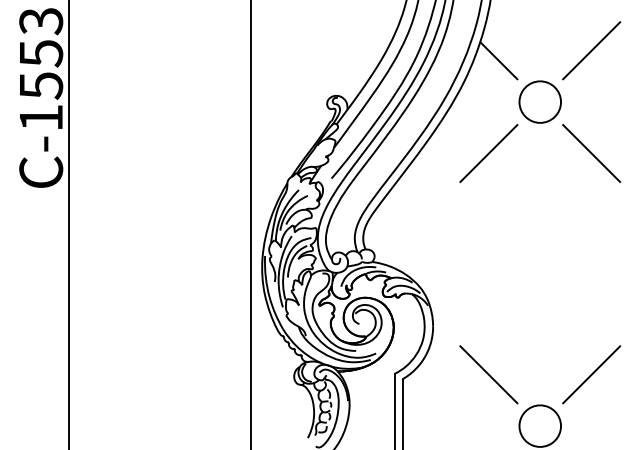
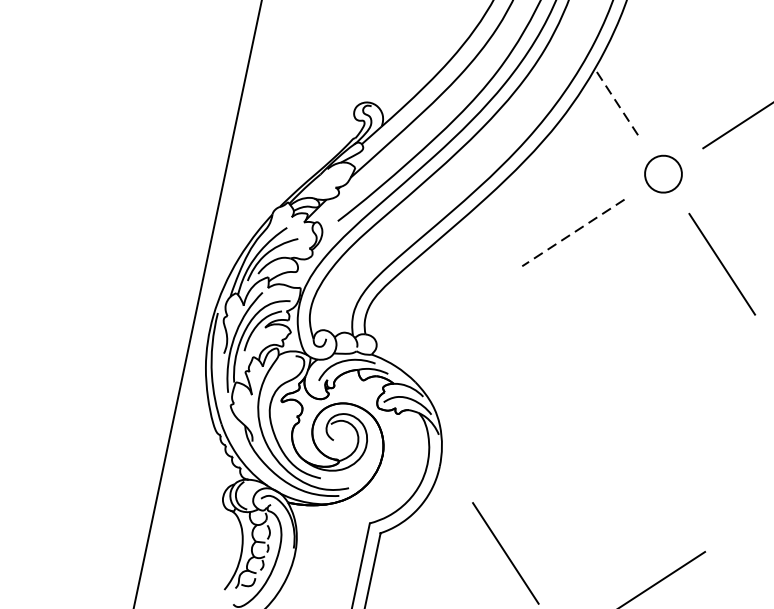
line: (499, 61) -> (616, 102), solid -> dashed
circle: (540, 101) -> (664, 173), size x0.6
line: (488, 153) -> (572, 232), solid -> dashed

